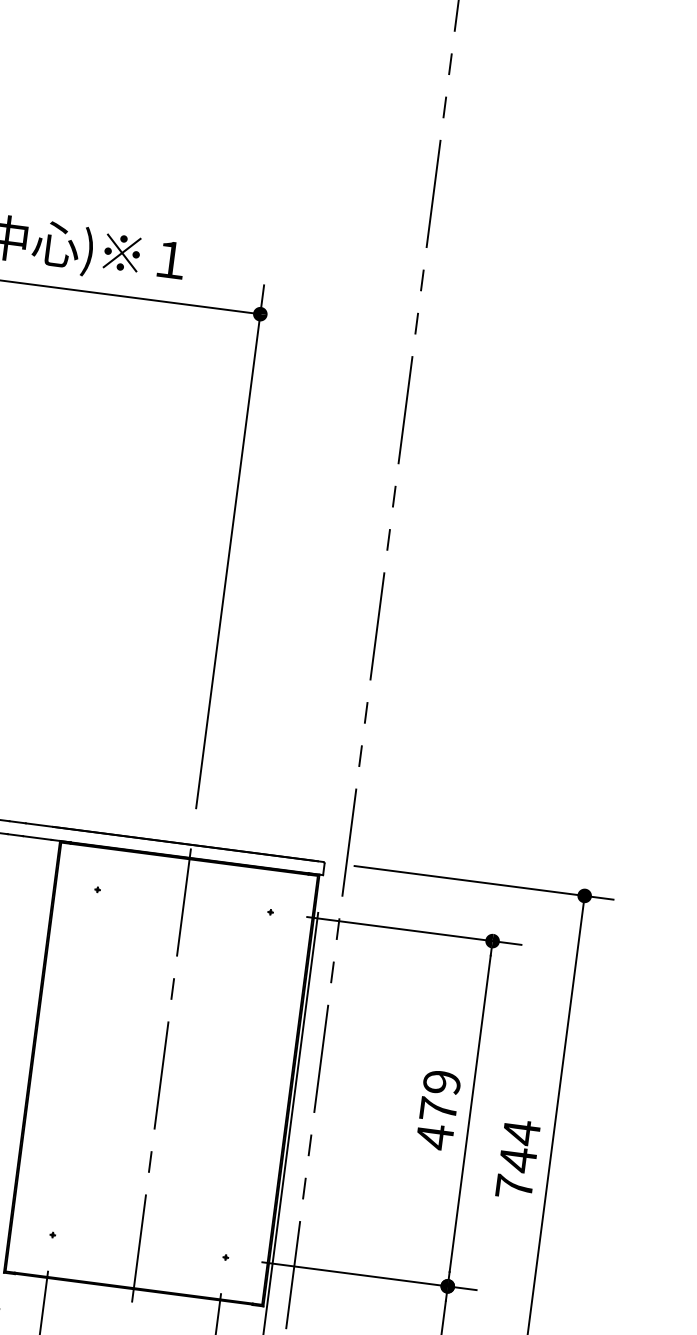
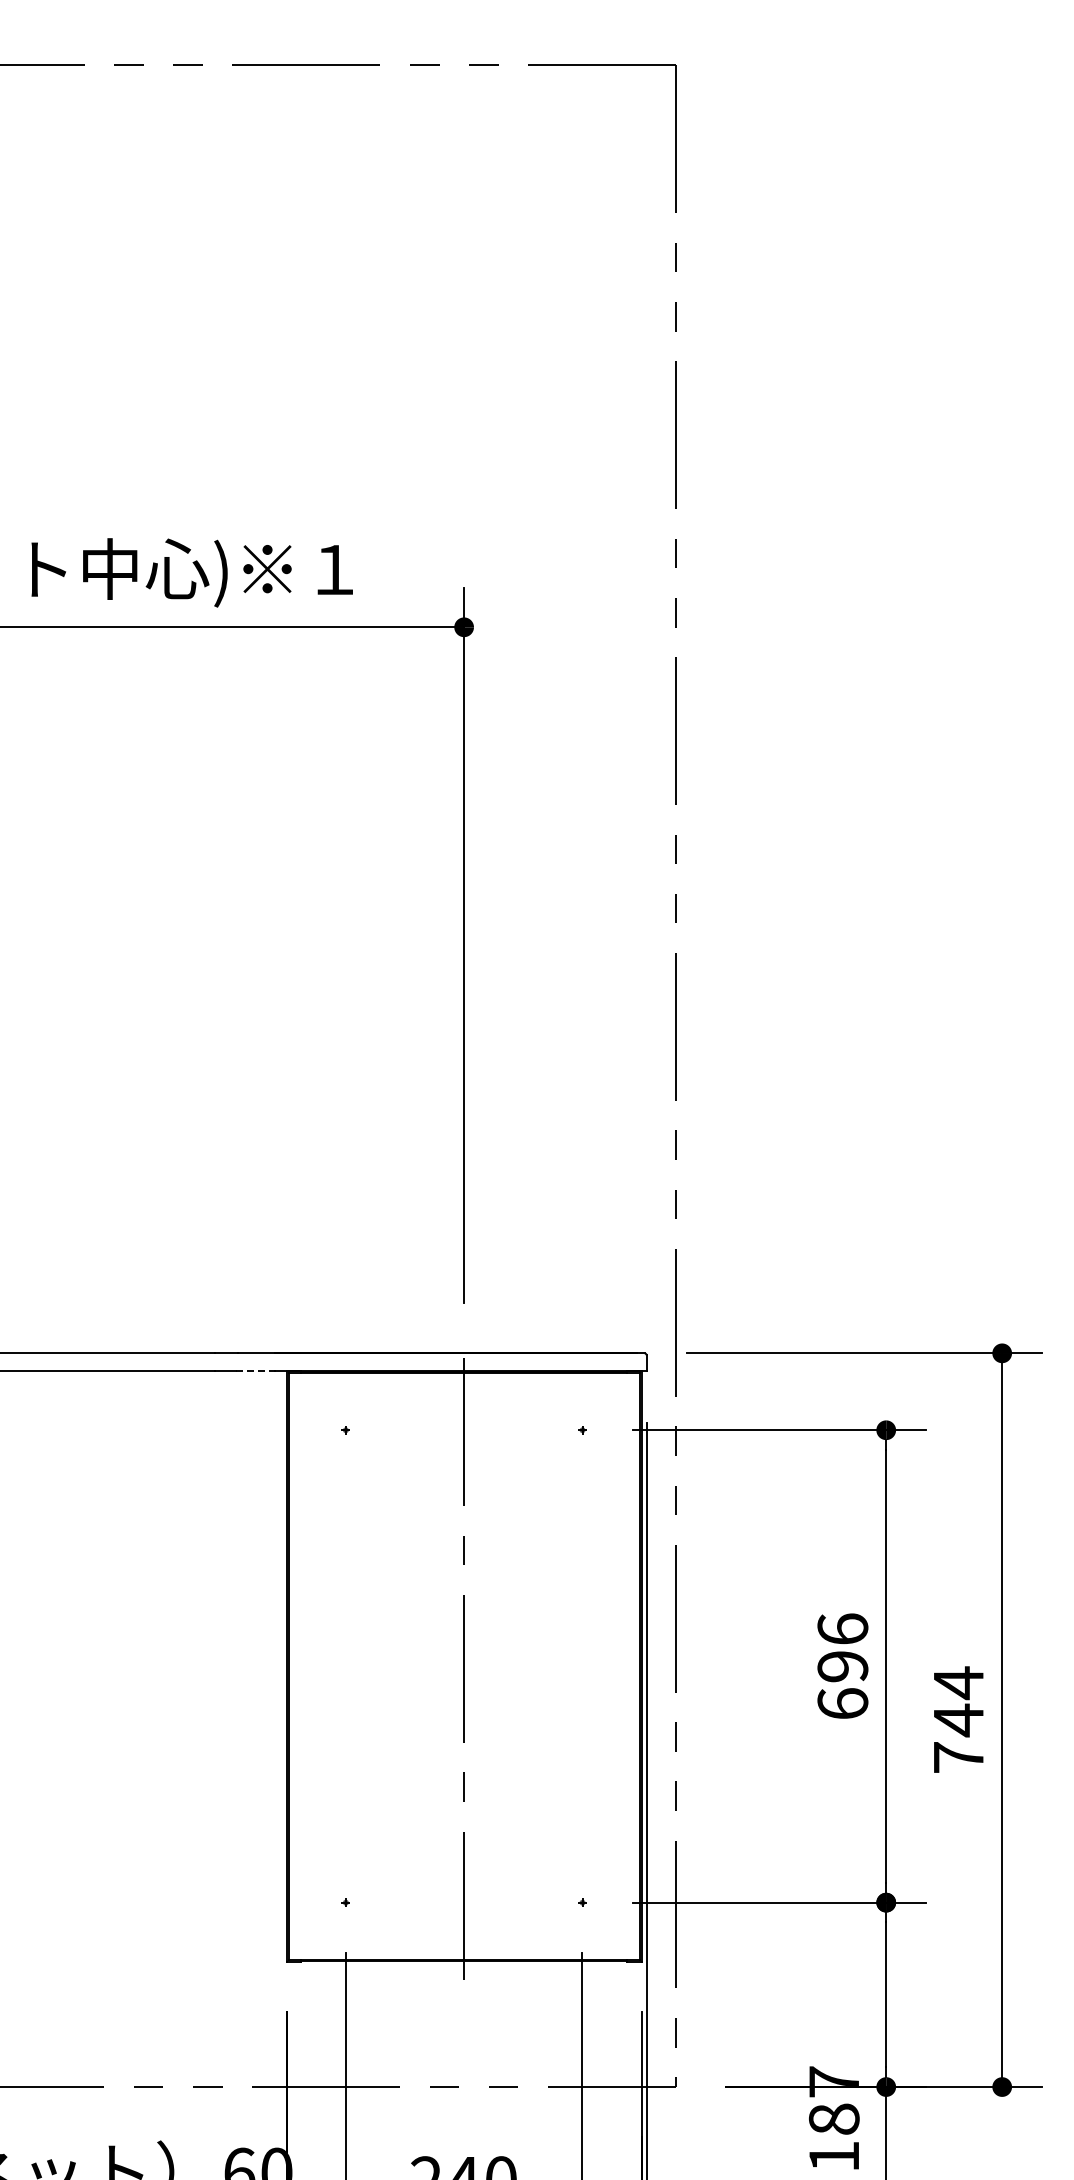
line: (37, 838) -> (256, 1371), solid -> dashed
text: (438, 1110) -> (842, 1667), 479 -> 696

